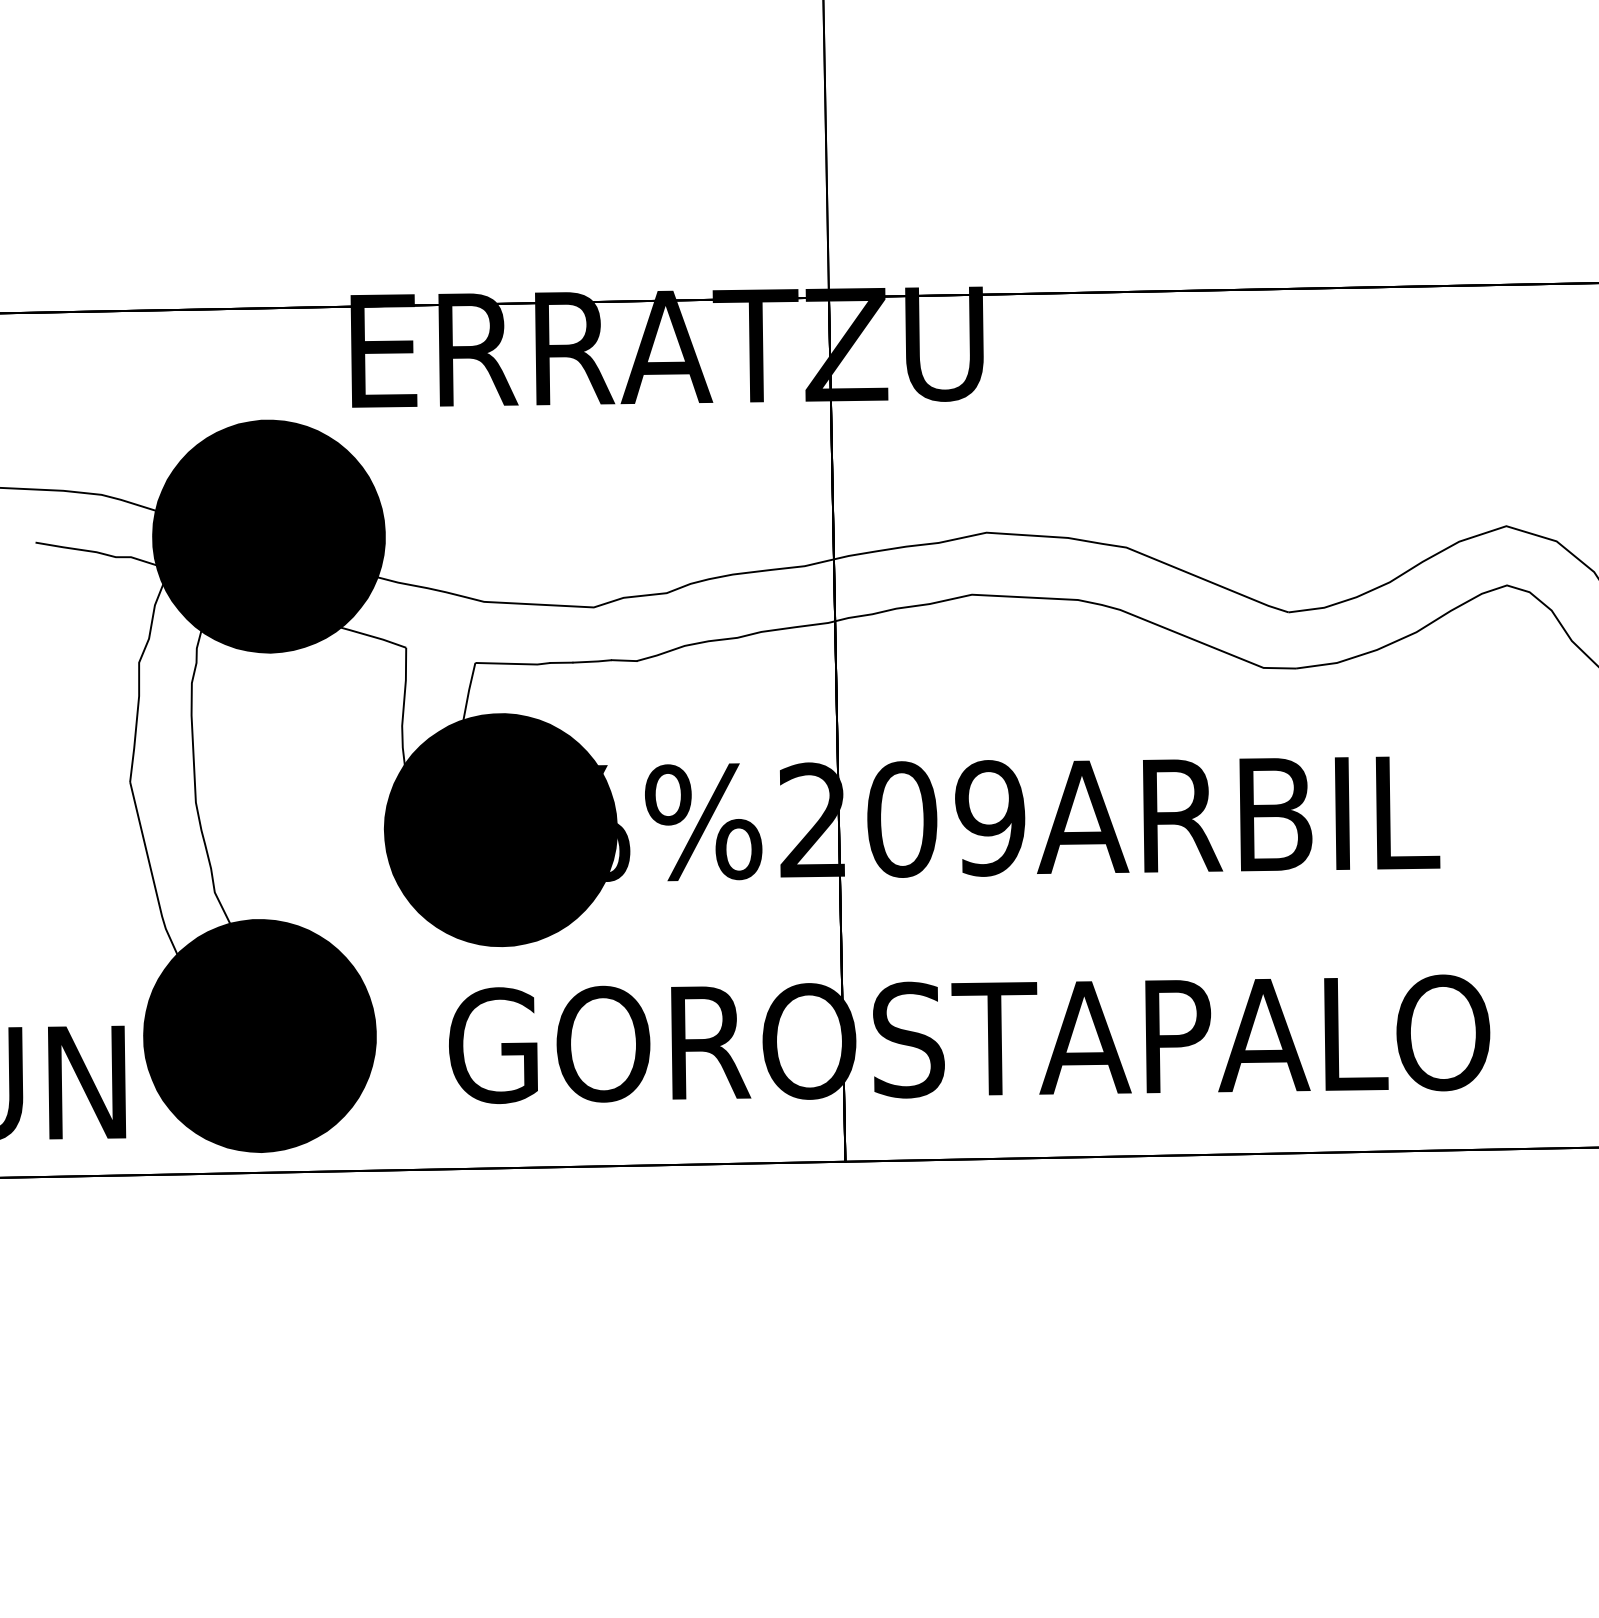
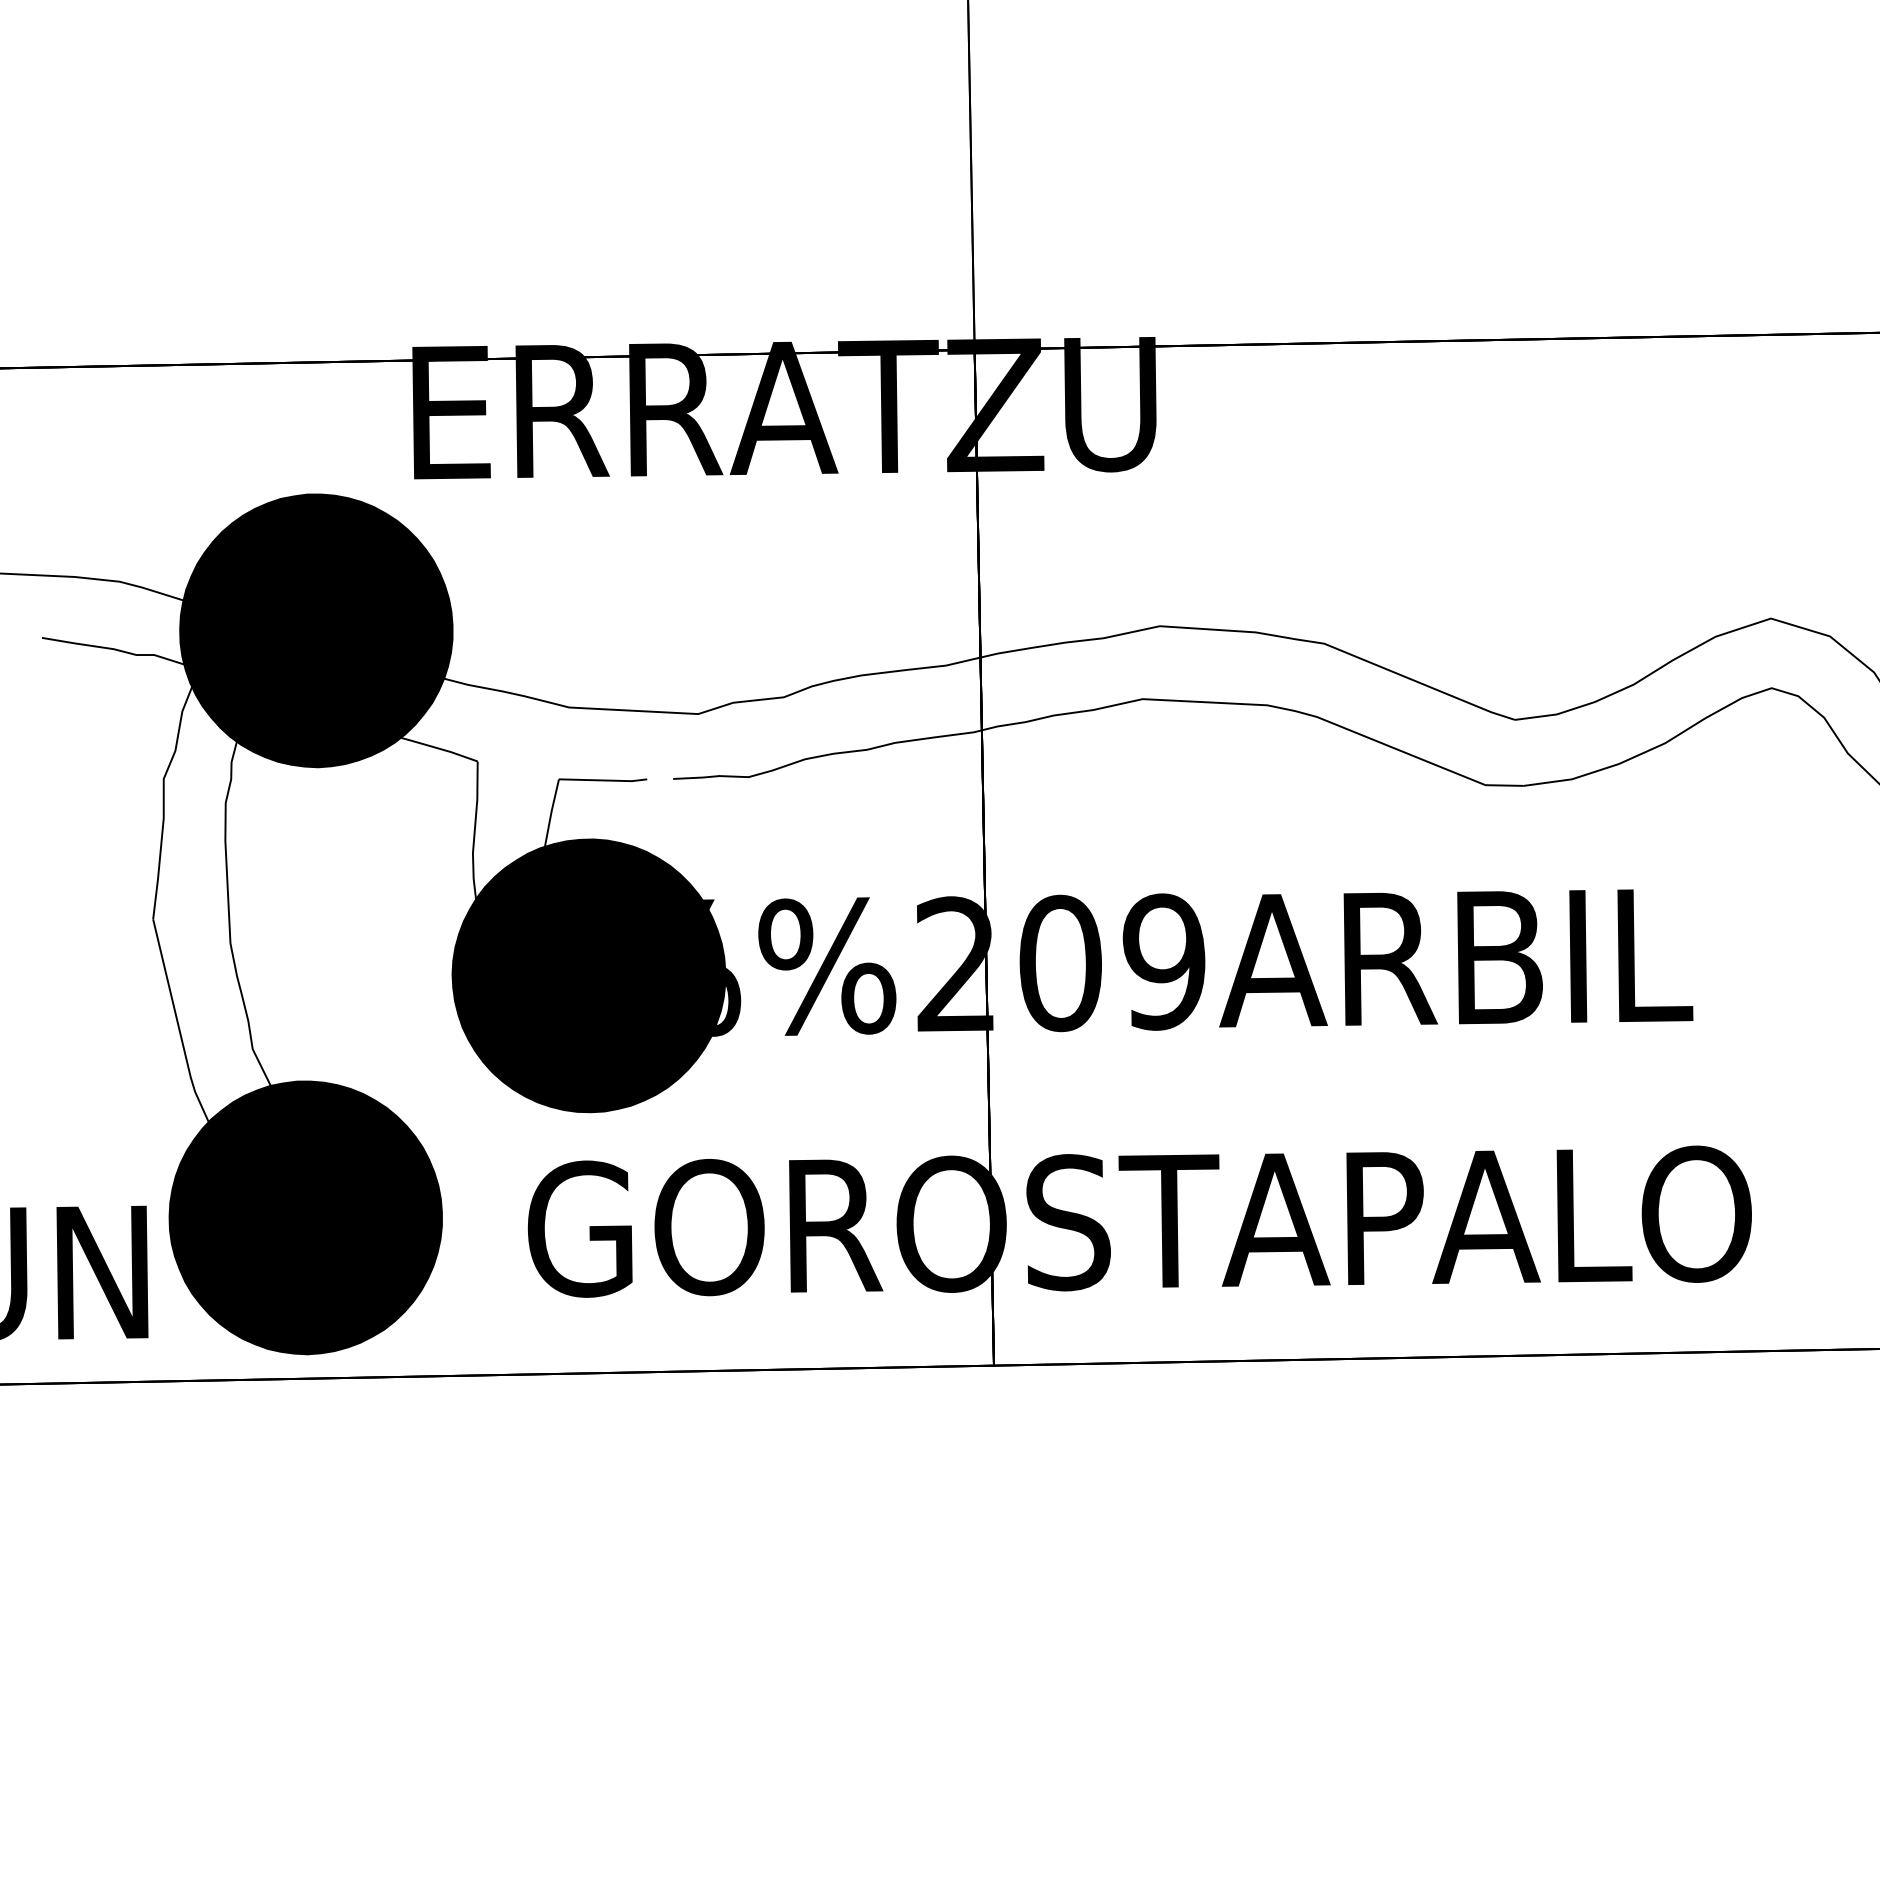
line: (561, 662) -> (660, 778), removed

